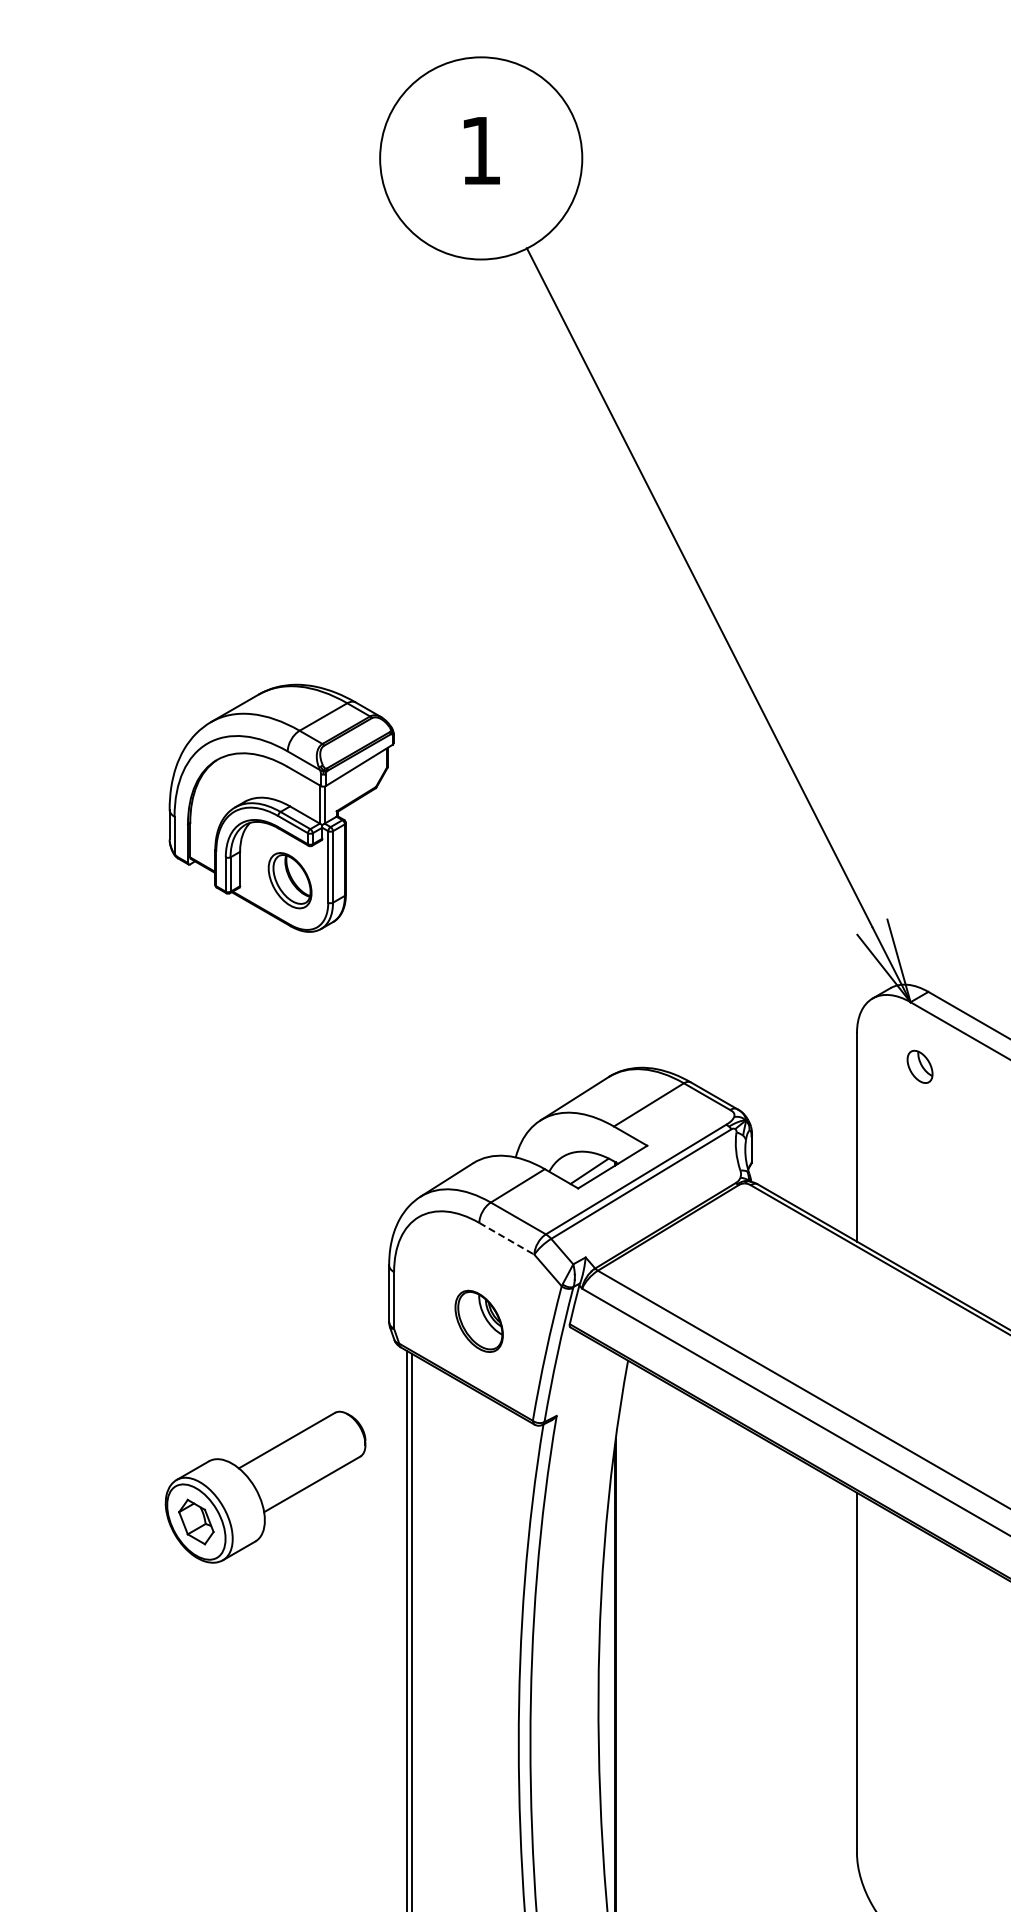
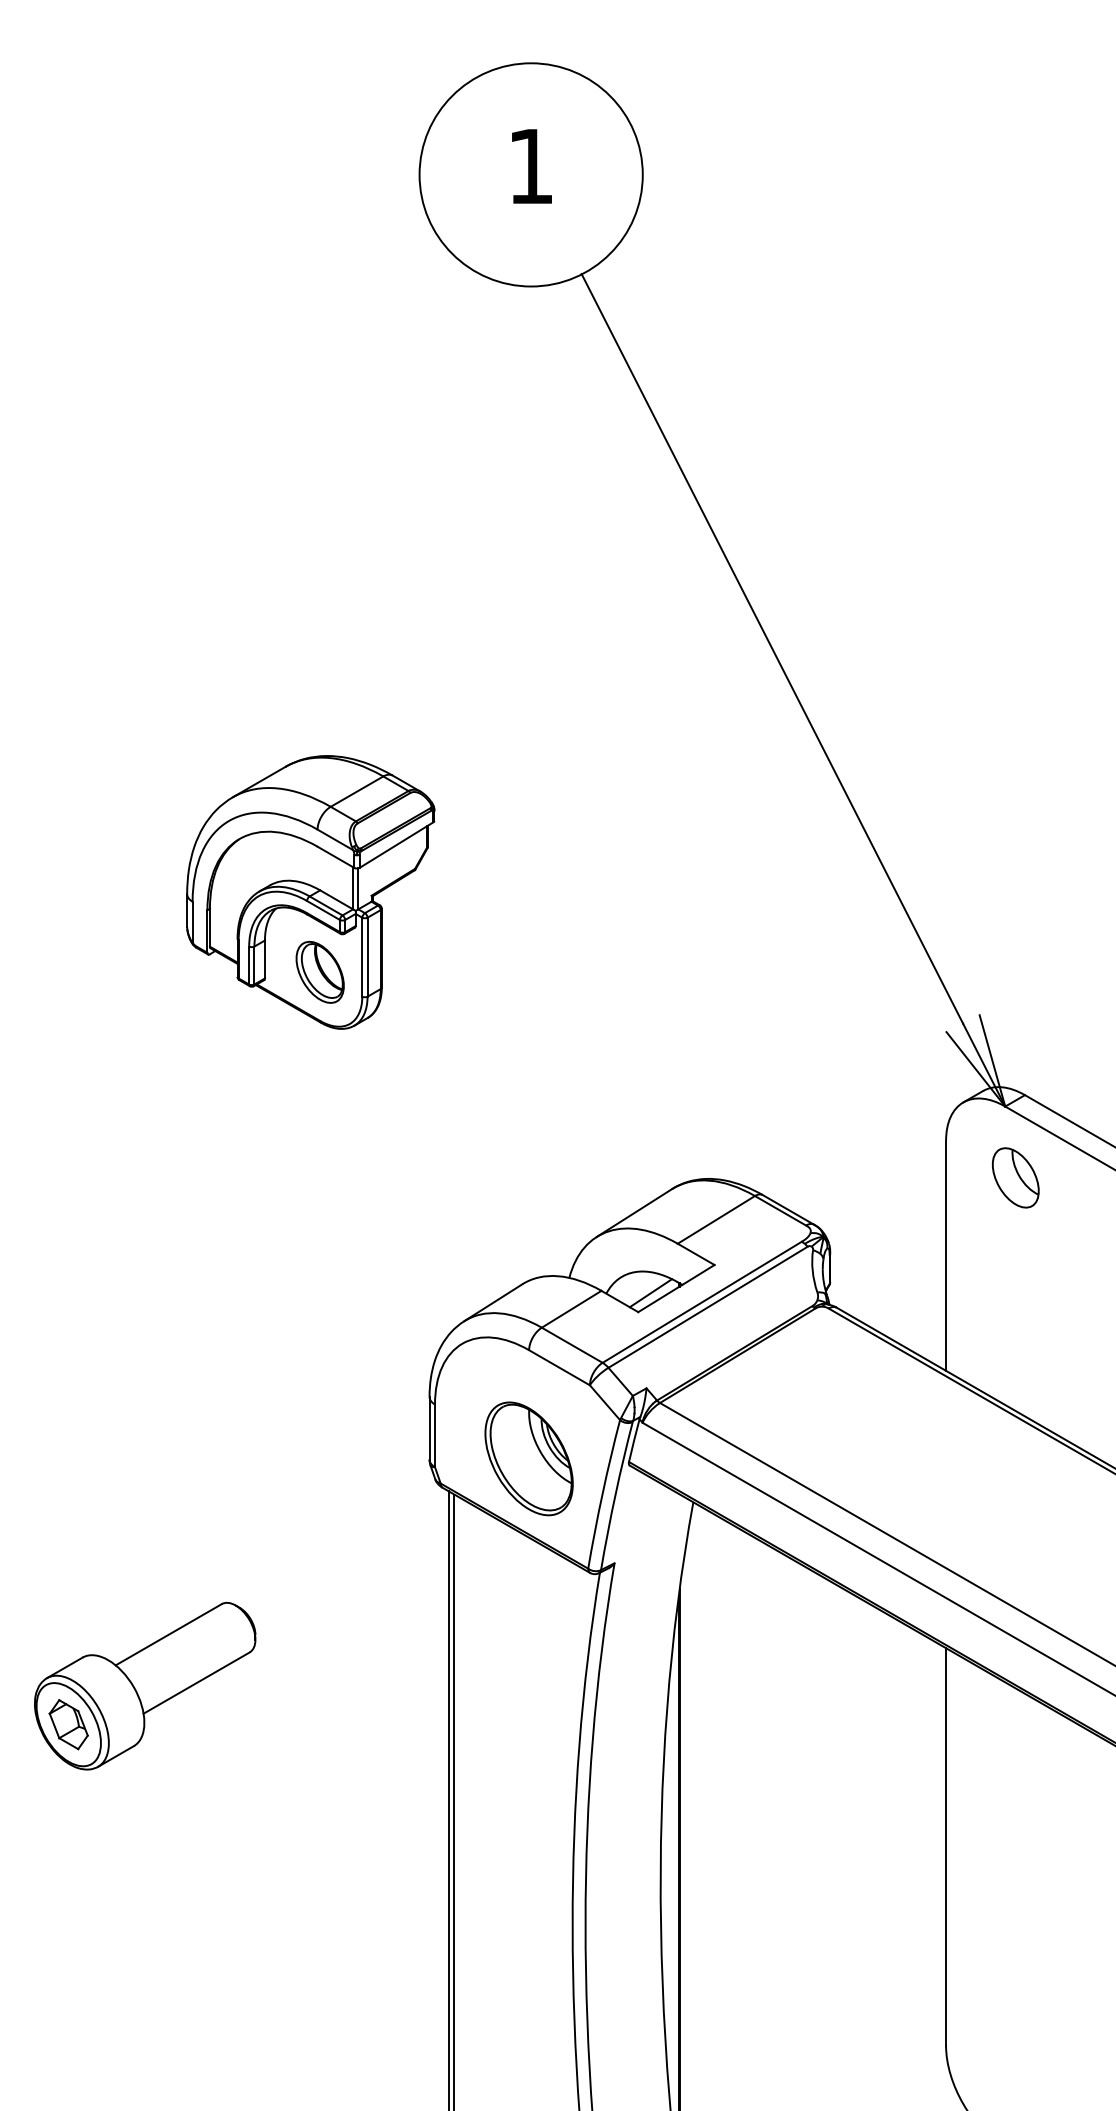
part: (919, 1066) -> (1015, 1177), size x1.67
line: (506, 1238) -> (559, 1367), dashed -> solid
part: (478, 1321) -> (528, 1459), size x1.67
part: (265, 1486) -> (145, 1685), moved

